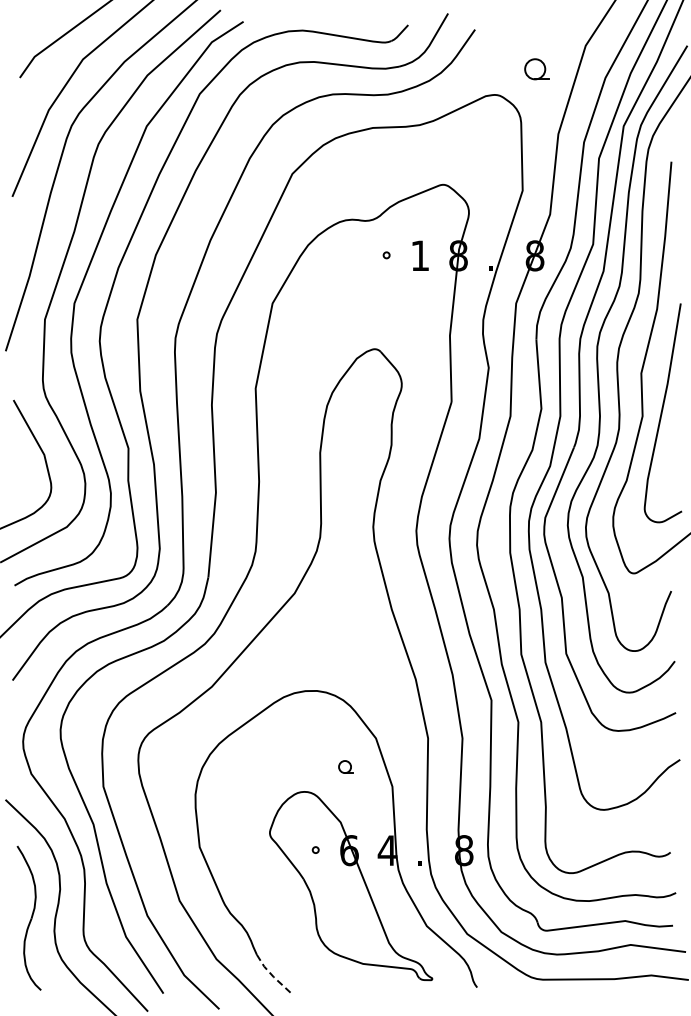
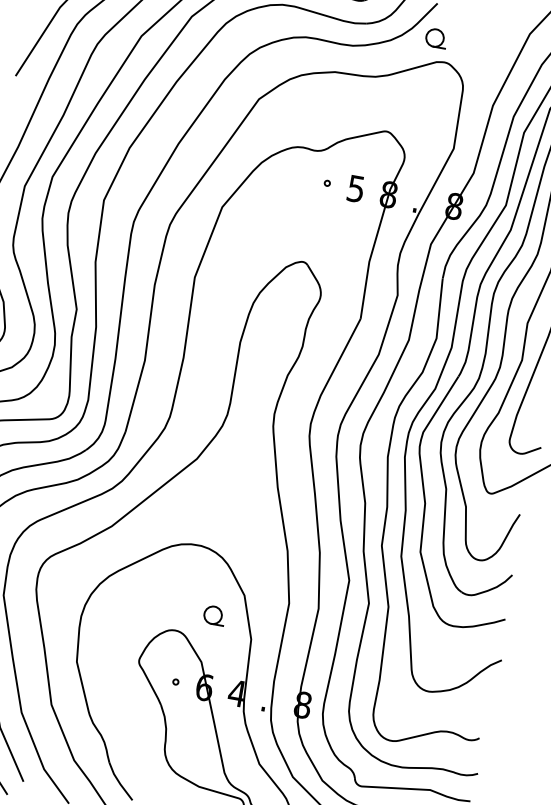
part: (536, 69) -> (436, 38), moved
text: (419, 255) -> (355, 188), 1 -> 5
part: (345, 766) -> (214, 614), size x1.67
line: (272, 975) -> (119, 782), dashed -> solid

